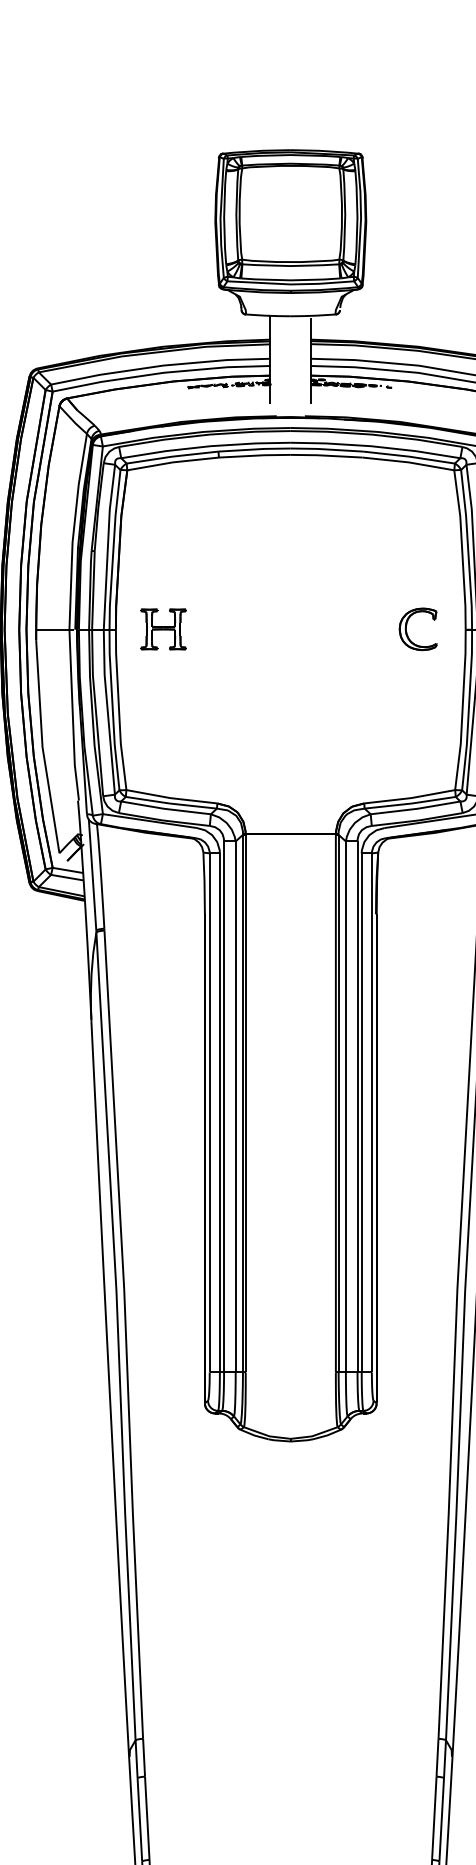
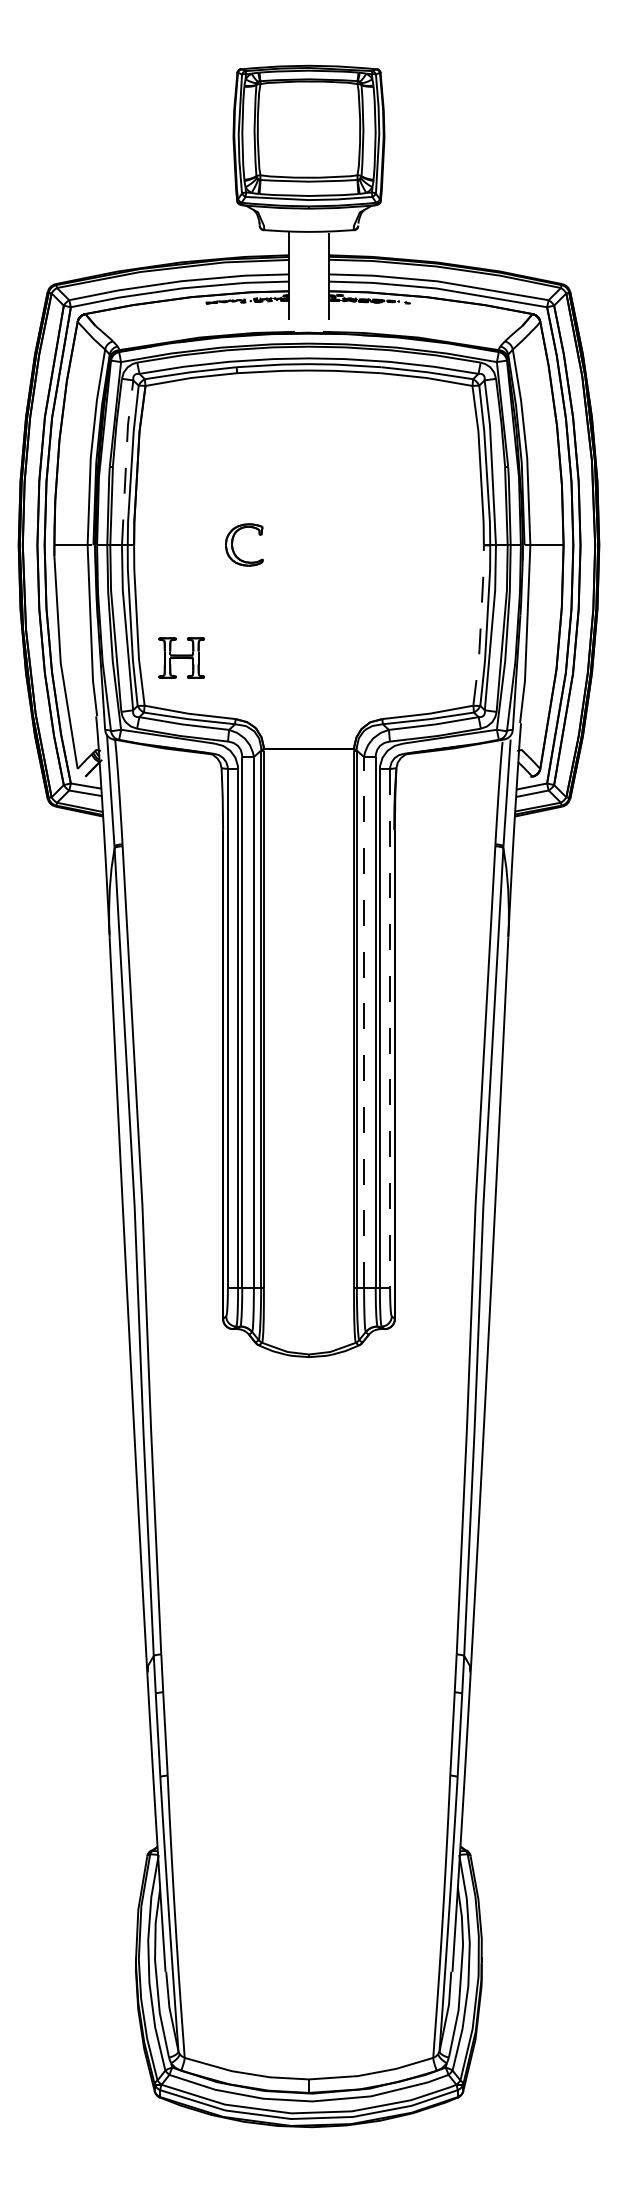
line: (108, 545) -> (126, 461), solid -> dashed
part: (407, 626) -> (233, 542), moved
part: (163, 628) -> (181, 657), moved
line: (462, 709) -> (480, 625), solid -> dashed
line: (346, 1106) -> (364, 1022), solid -> dashed
line: (372, 1112) -> (390, 1028), solid -> dashed

